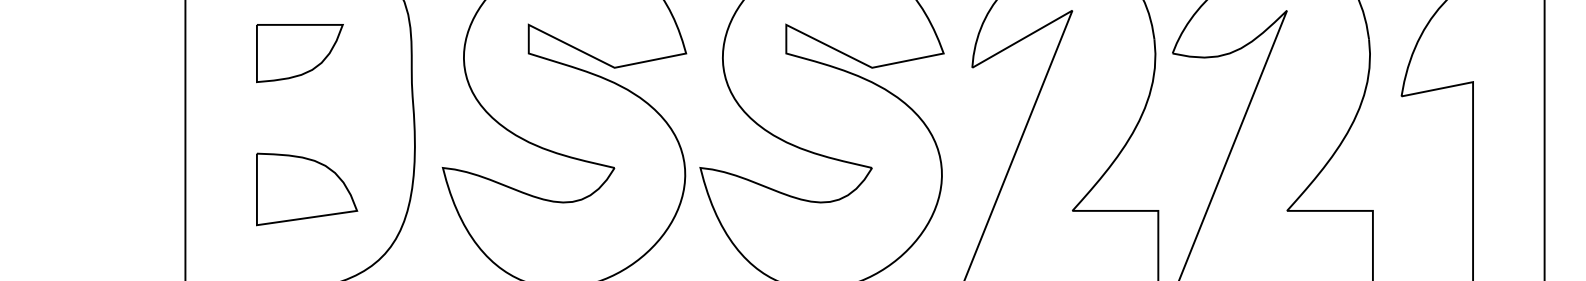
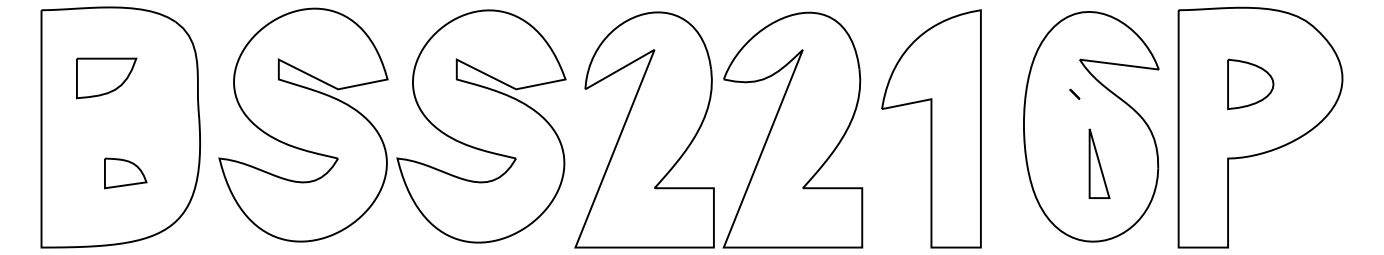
part: (299, 53) -> (106, 78), moved
part: (306, 189) -> (125, 173), size x0.6

